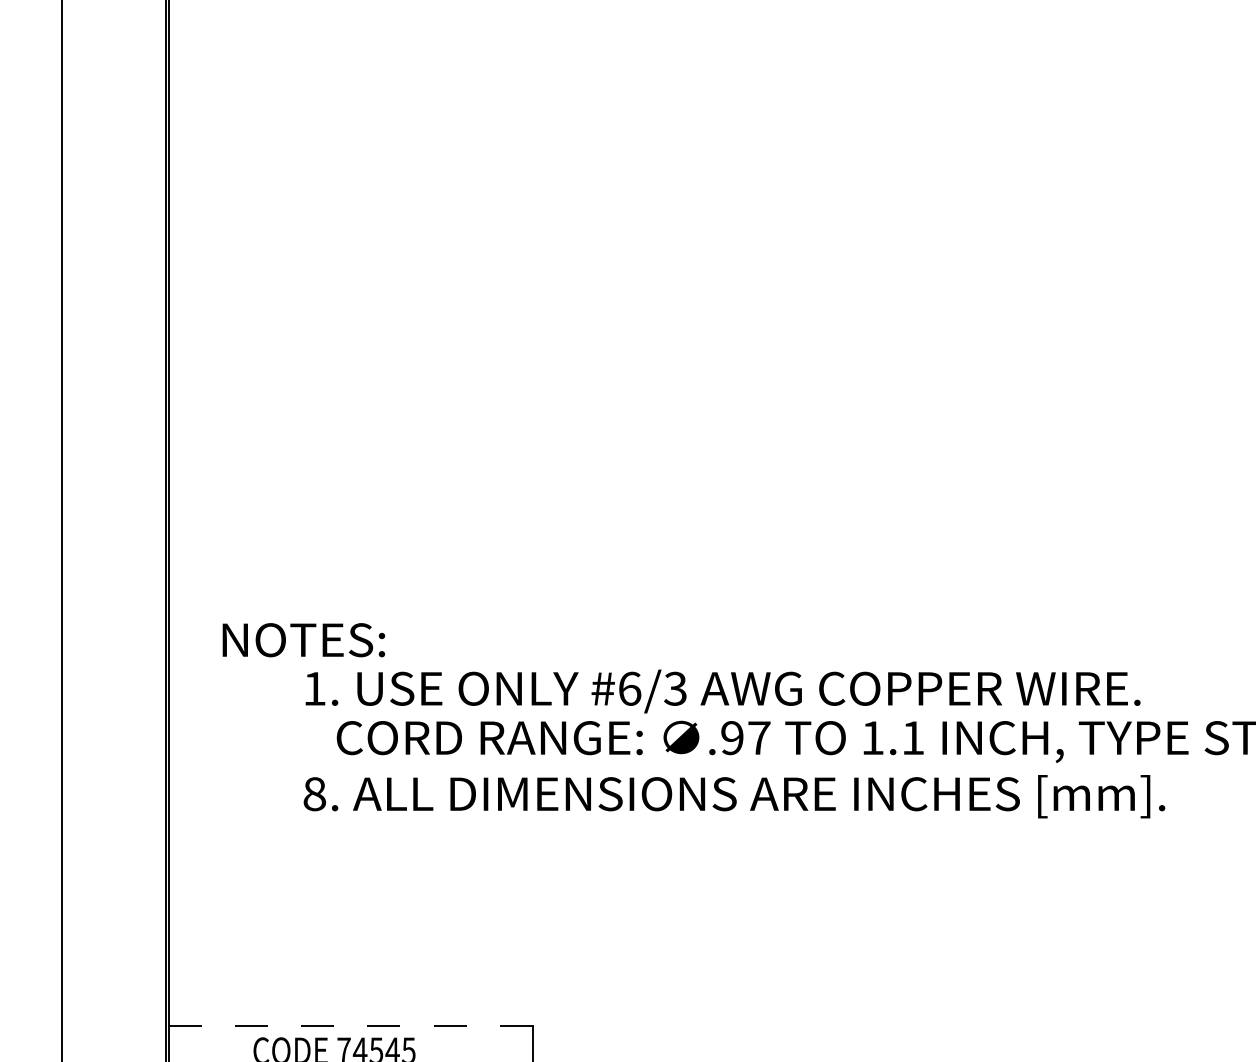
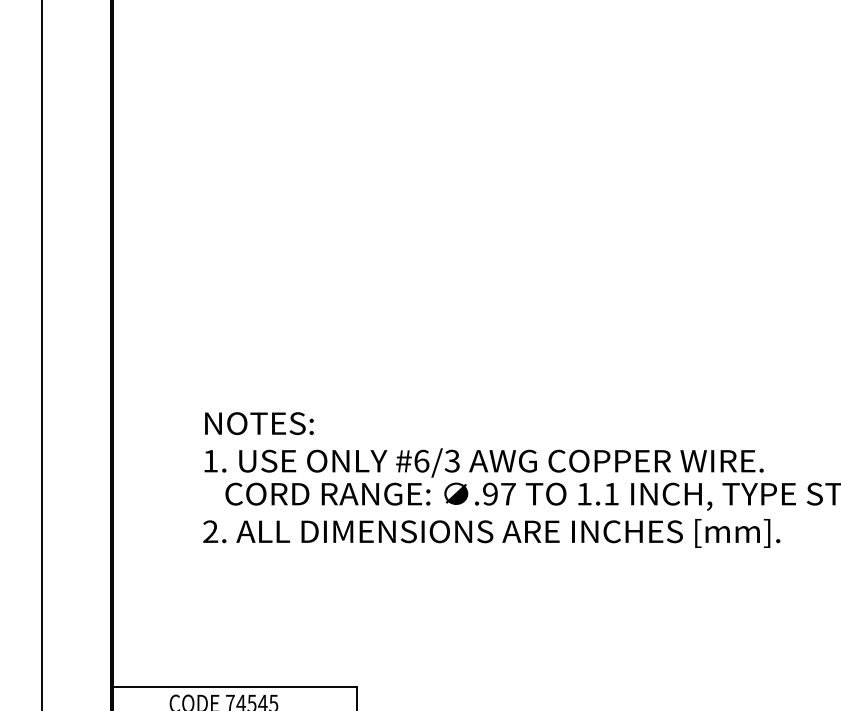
text: (303, 639) -> (259, 423), moved
text: (314, 793) -> (210, 531), 8. -> 2.
line: (350, 1026) -> (234, 687), dashed -> solid

